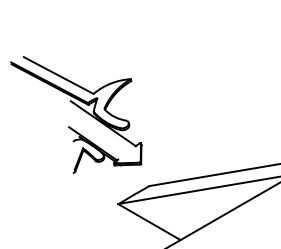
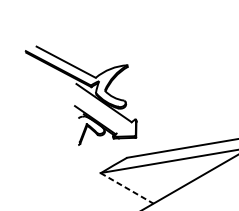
part: (79, 108) -> (83, 90), moved
line: (149, 222) -> (127, 188), solid -> dashed

